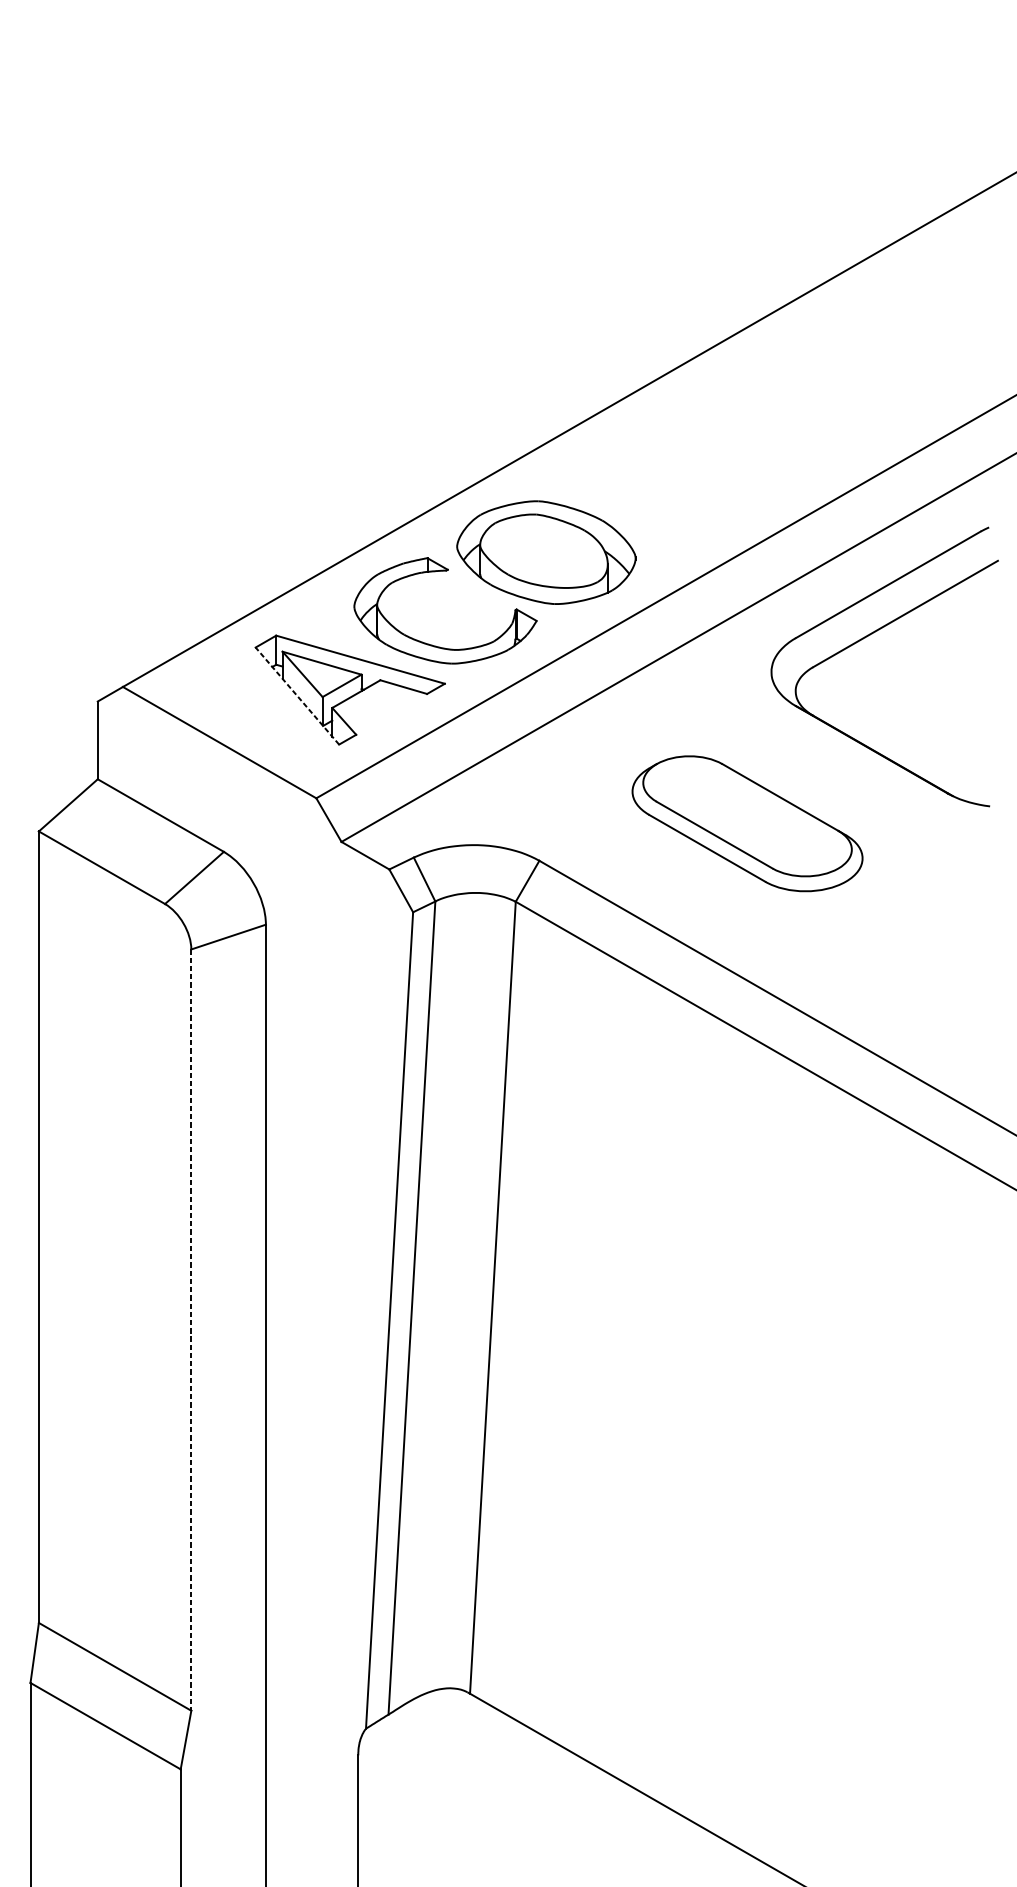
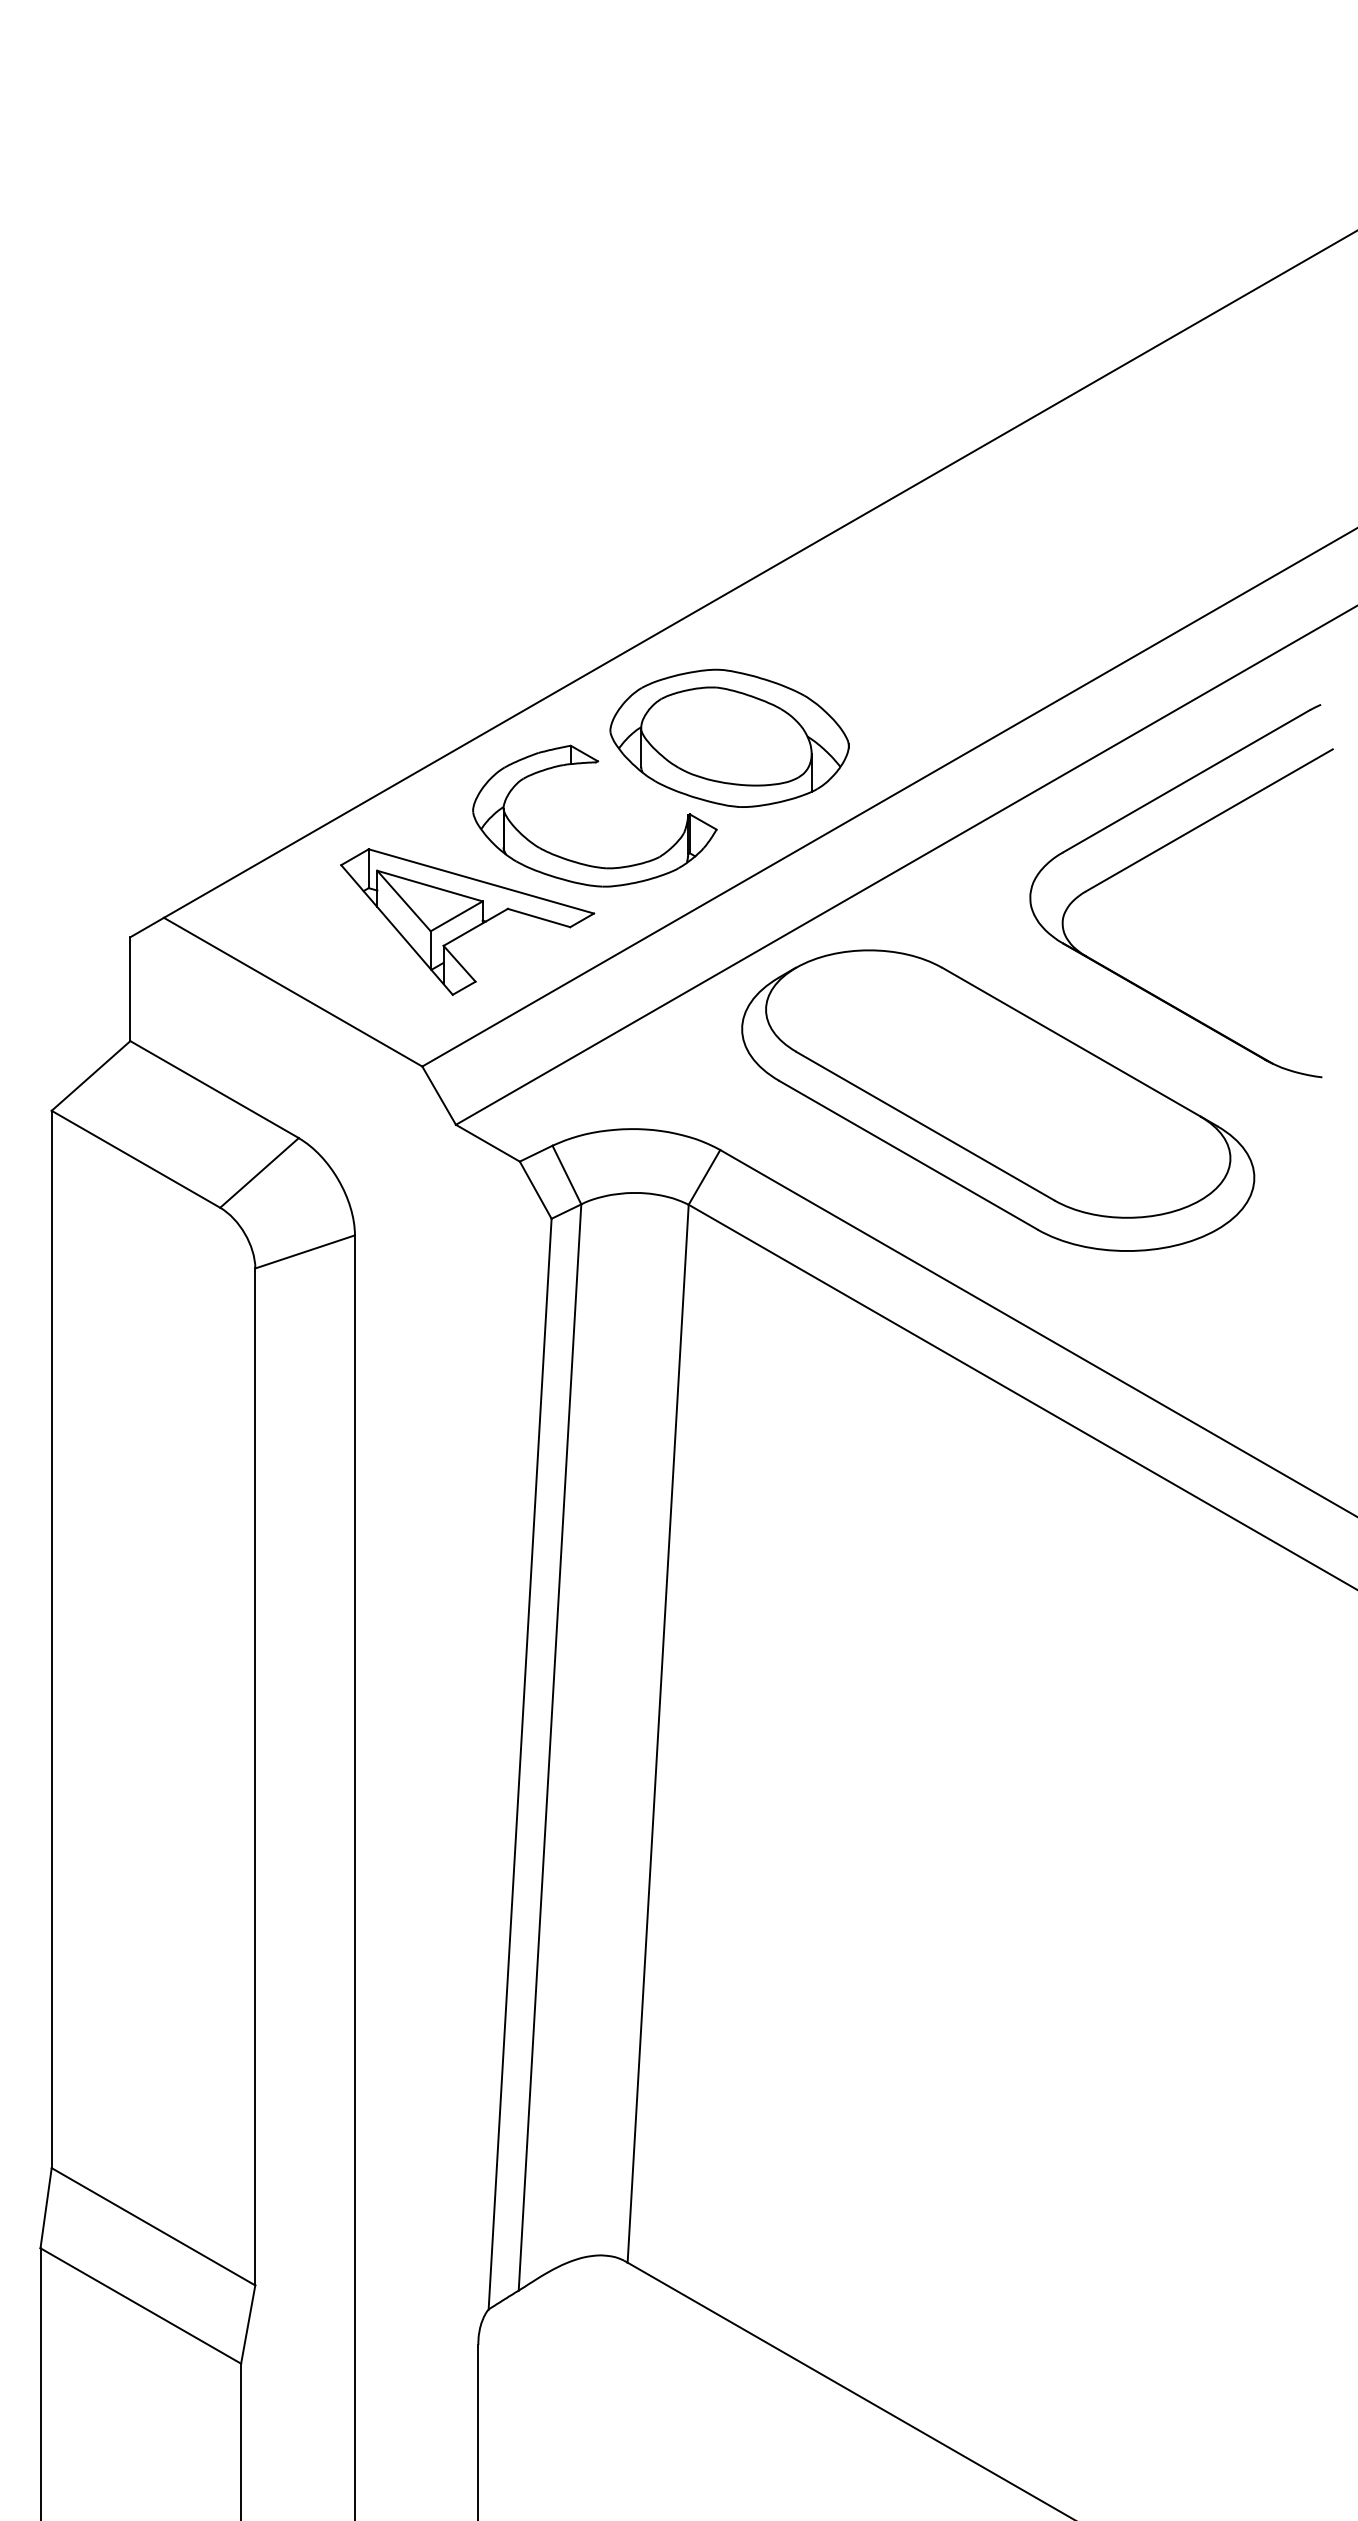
line: (297, 695) -> (397, 929), dashed -> solid
part: (747, 823) -> (998, 1100), size x1.67
line: (191, 1330) -> (255, 1777), dashed -> solid

